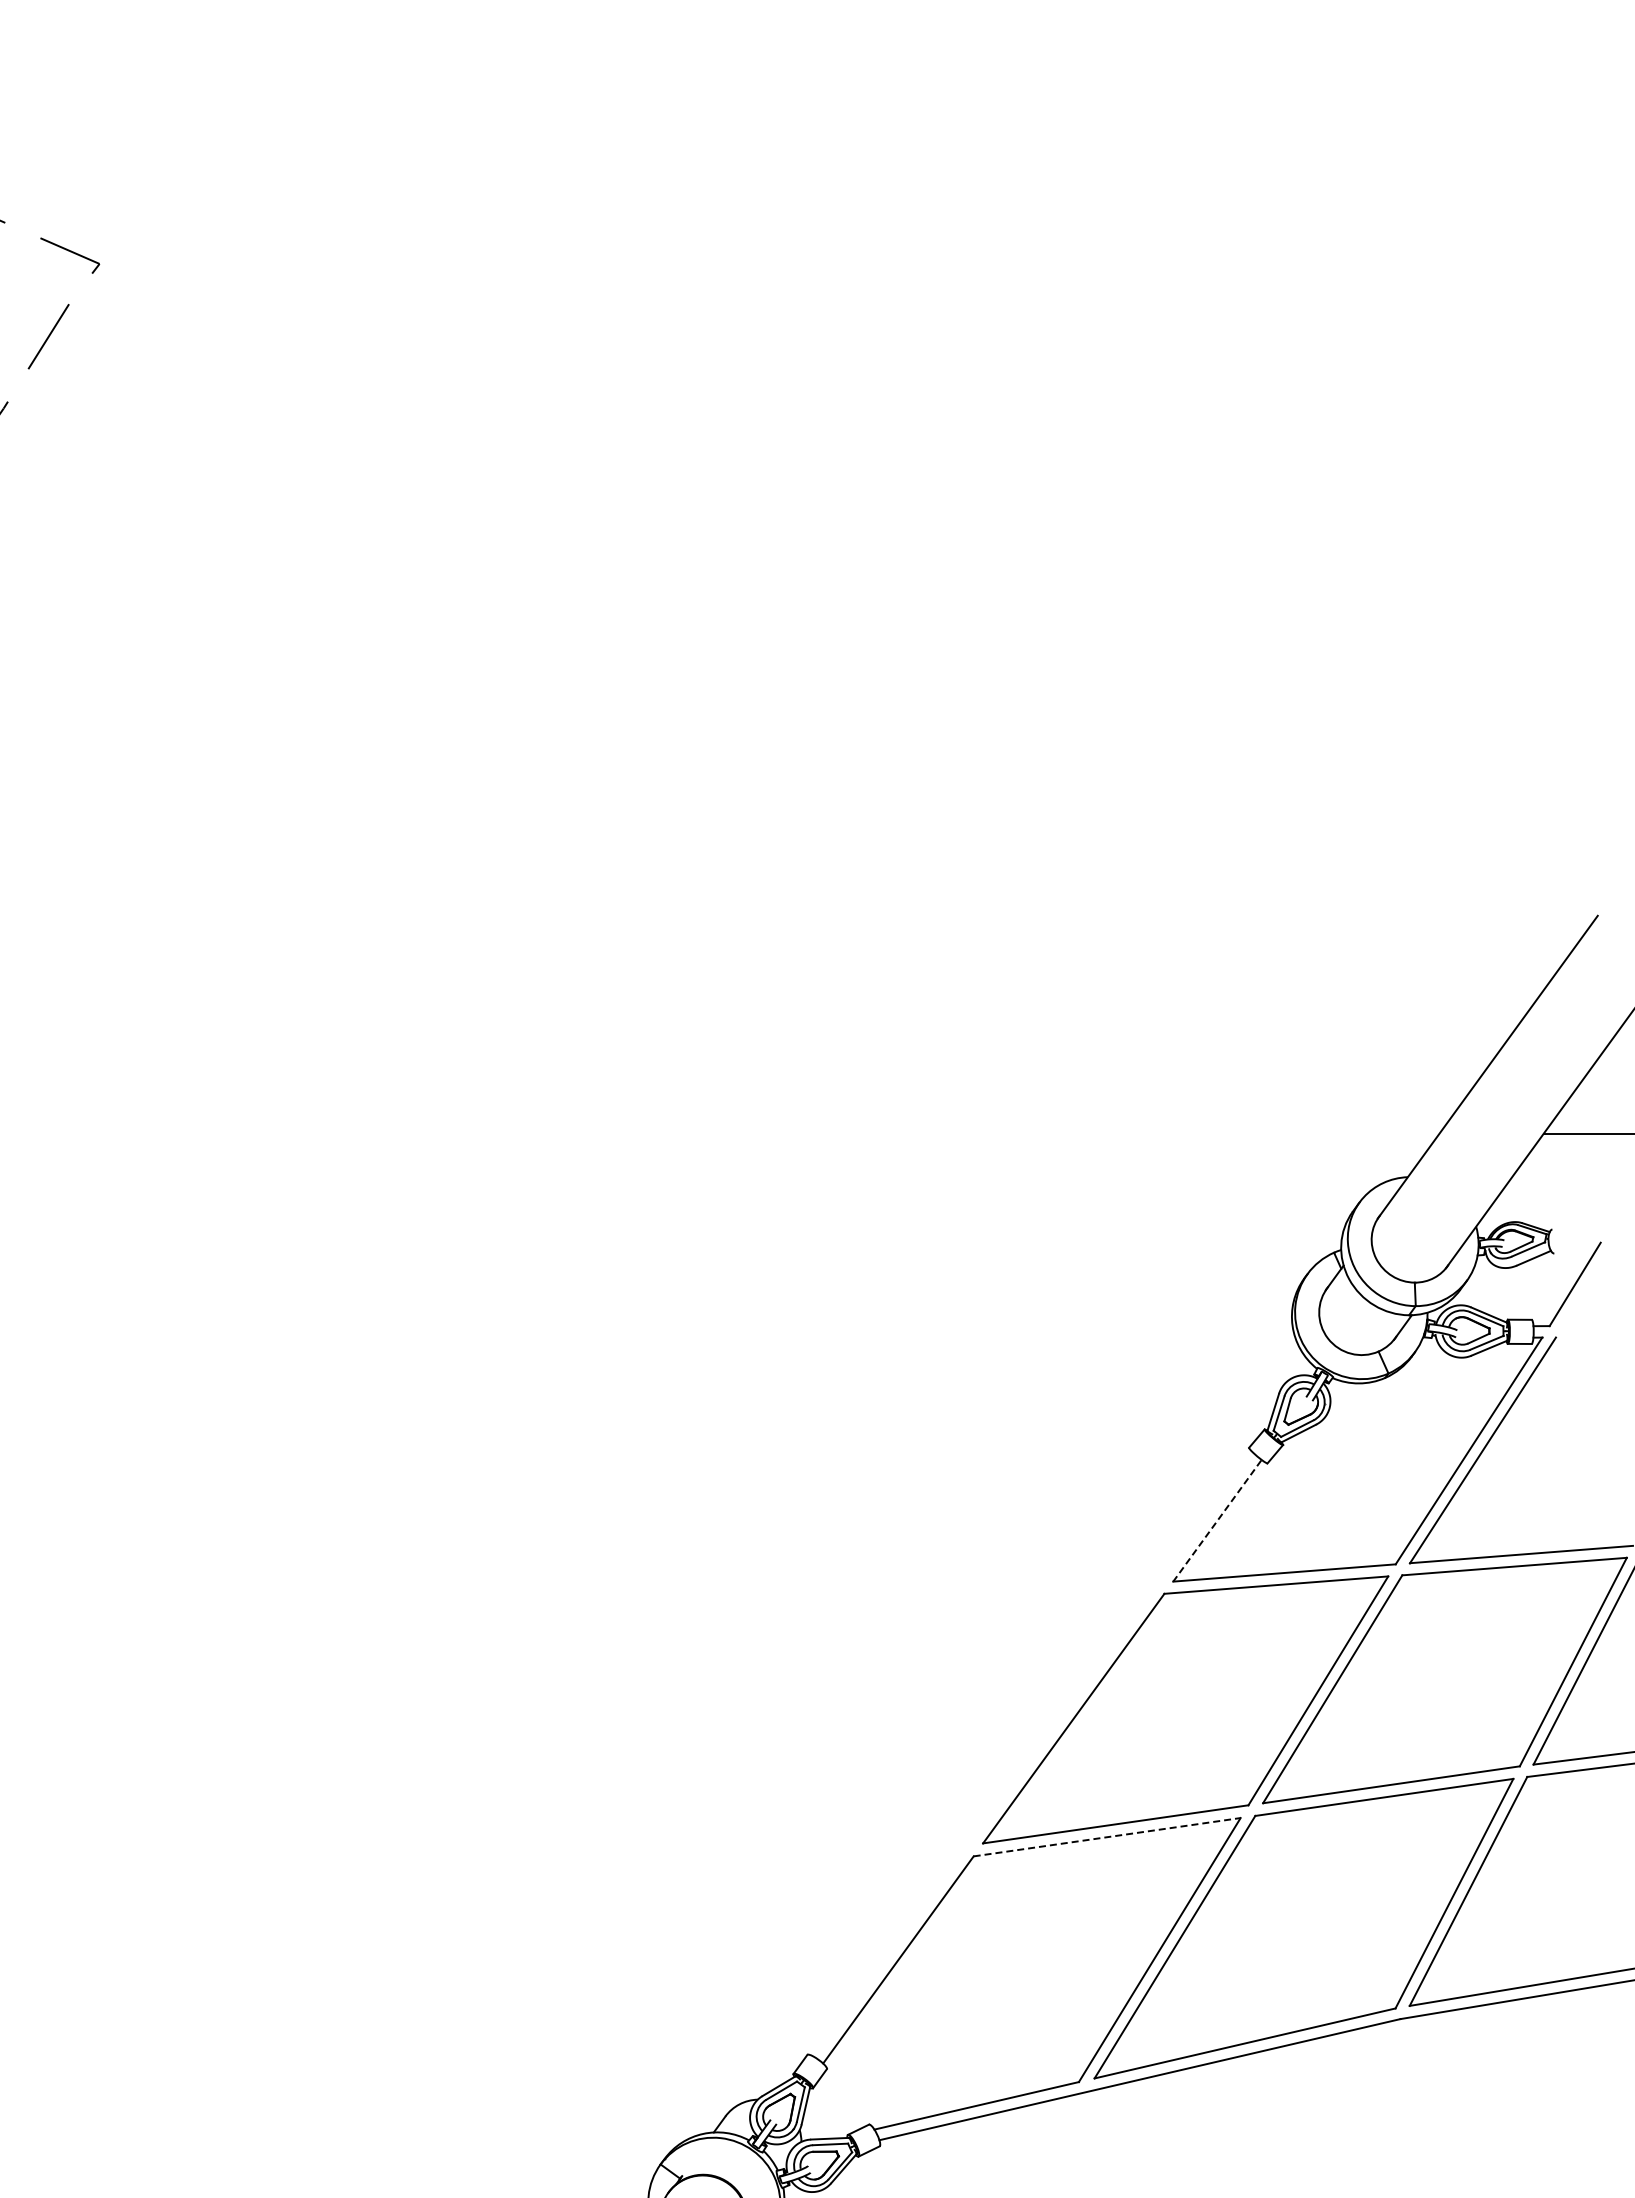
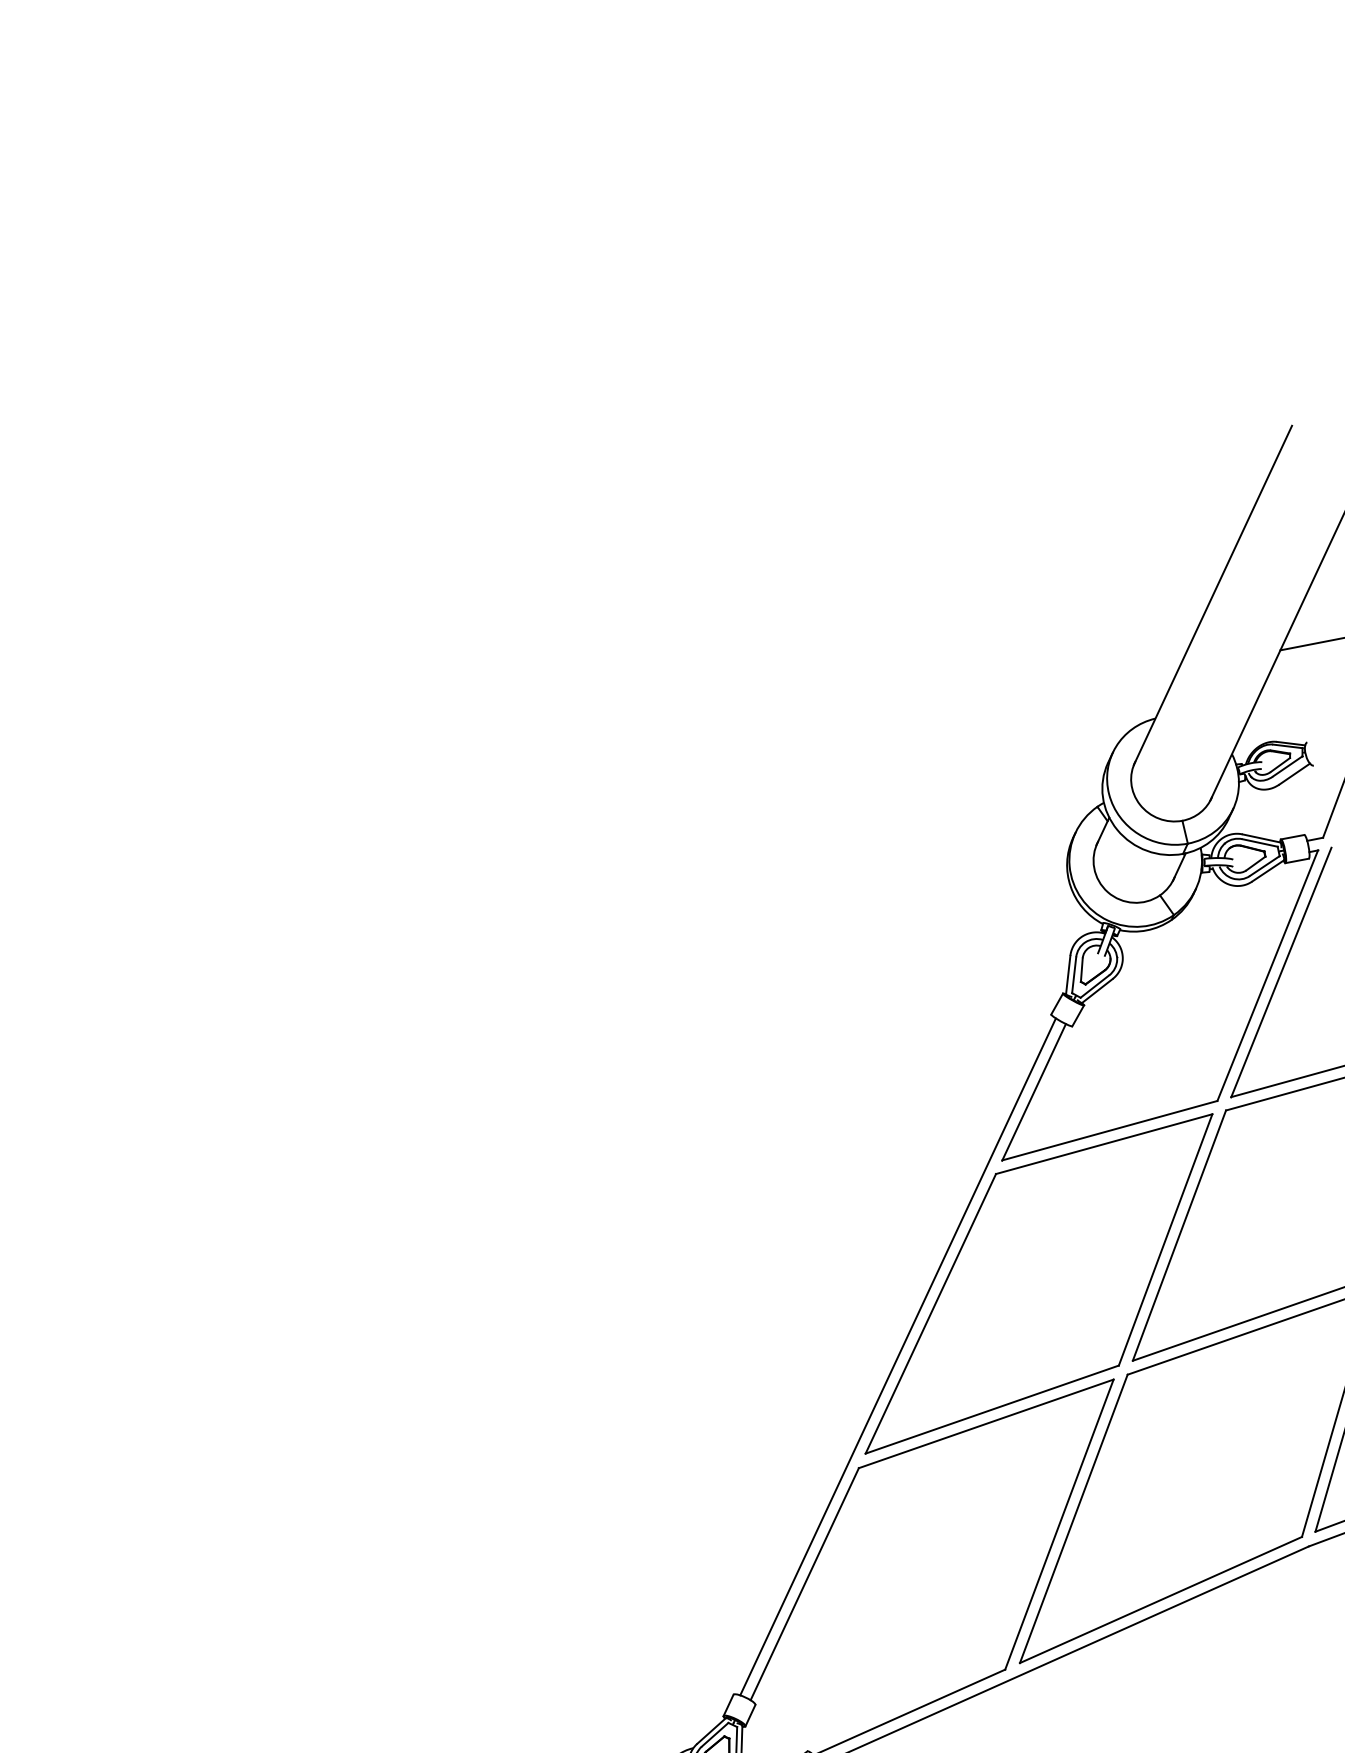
line: (1217, 1520) -> (1034, 1091), dashed -> solid
line: (1032, 1754) -> (897, 1356), added
line: (1107, 1837) -> (986, 1424), dashed -> solid

